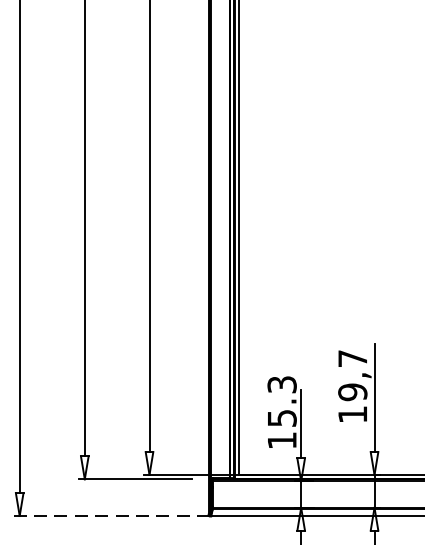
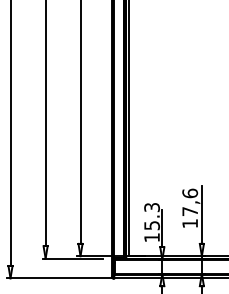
text: (353, 375) -> (190, 202), 19,7 -> 17,6
line: (112, 516) -> (60, 278), dashed -> solid

